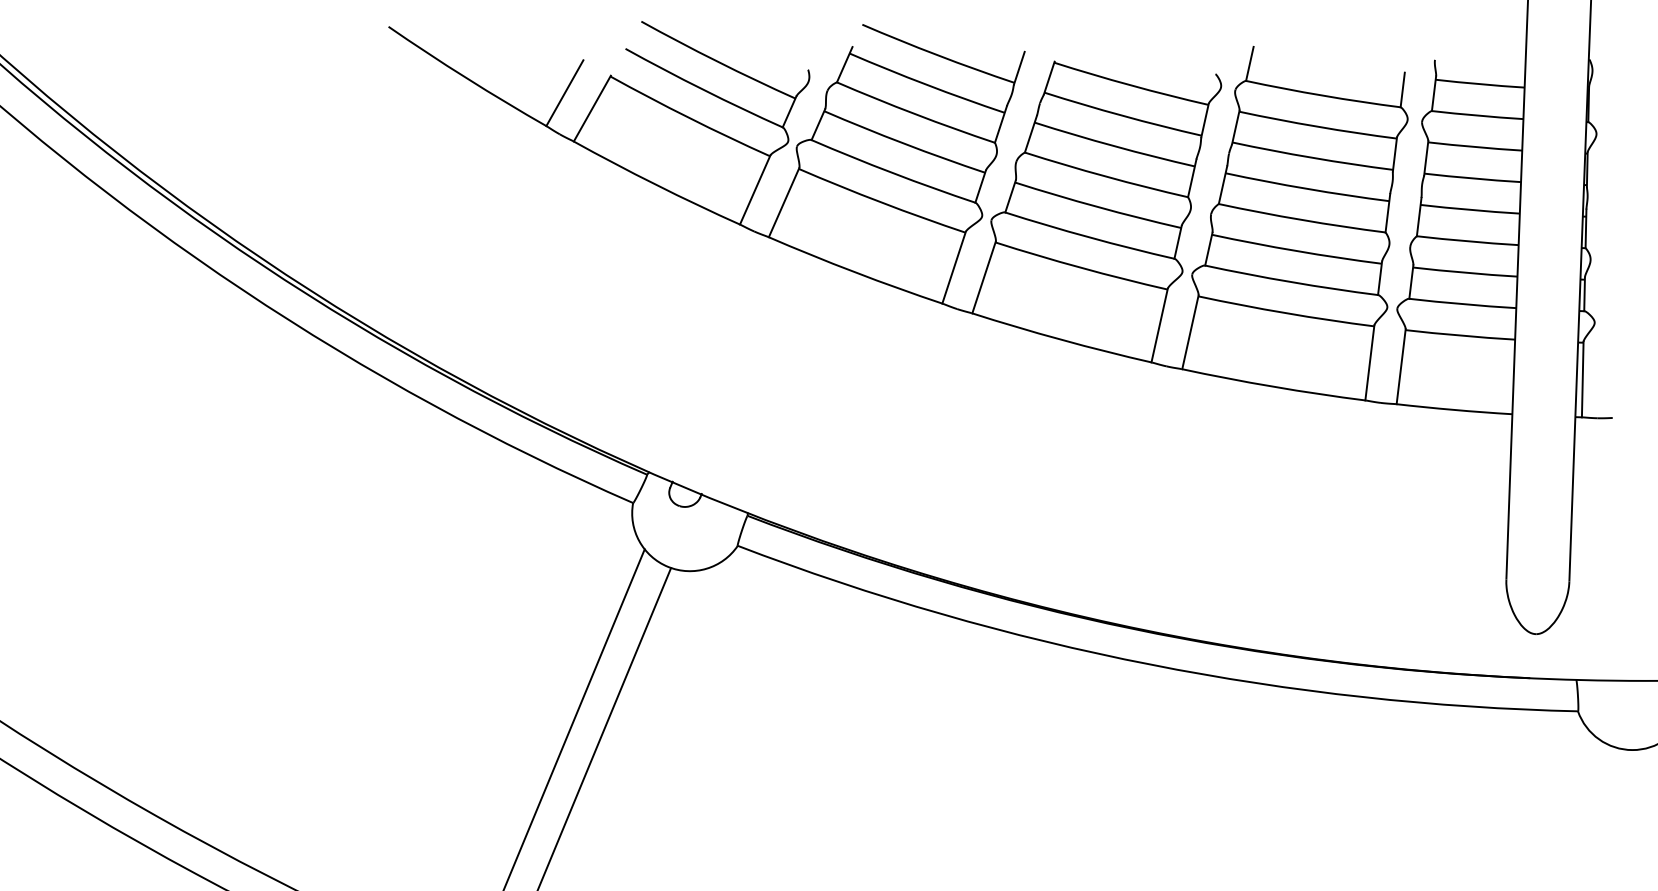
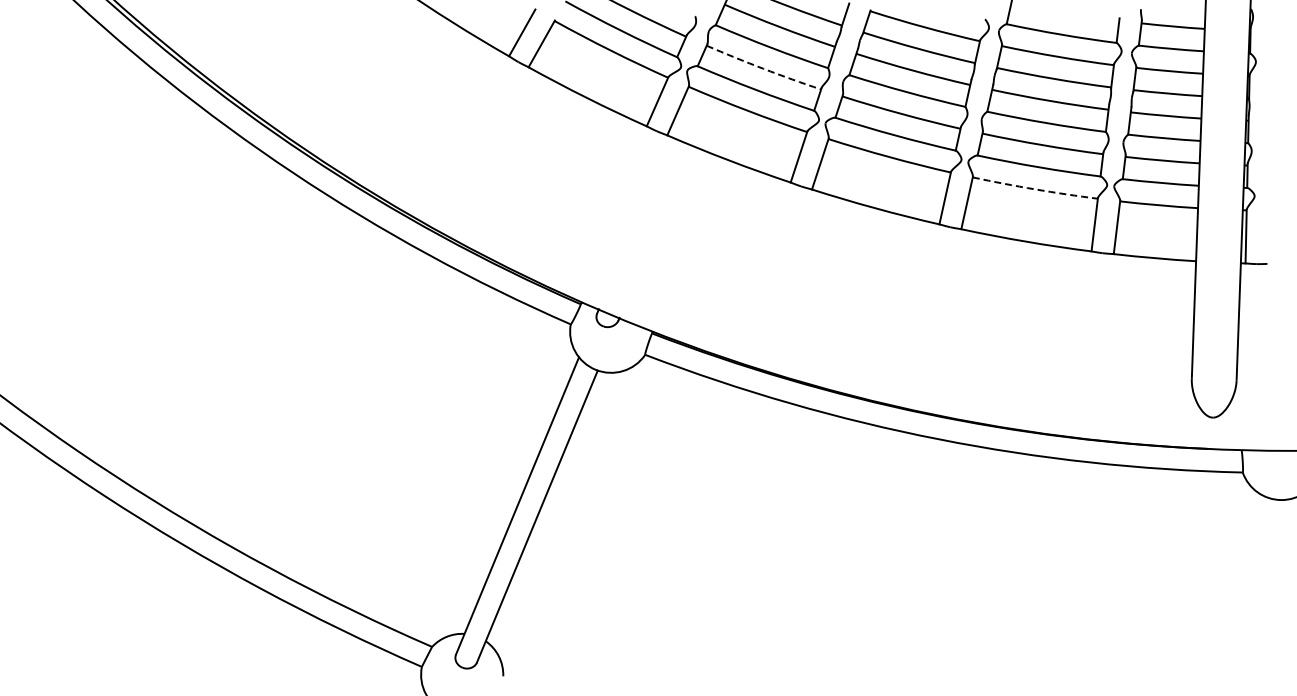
arc: (904, 143) -> (763, 68), solid -> dashed
arc: (1286, 313) -> (1035, 189), solid -> dashed

